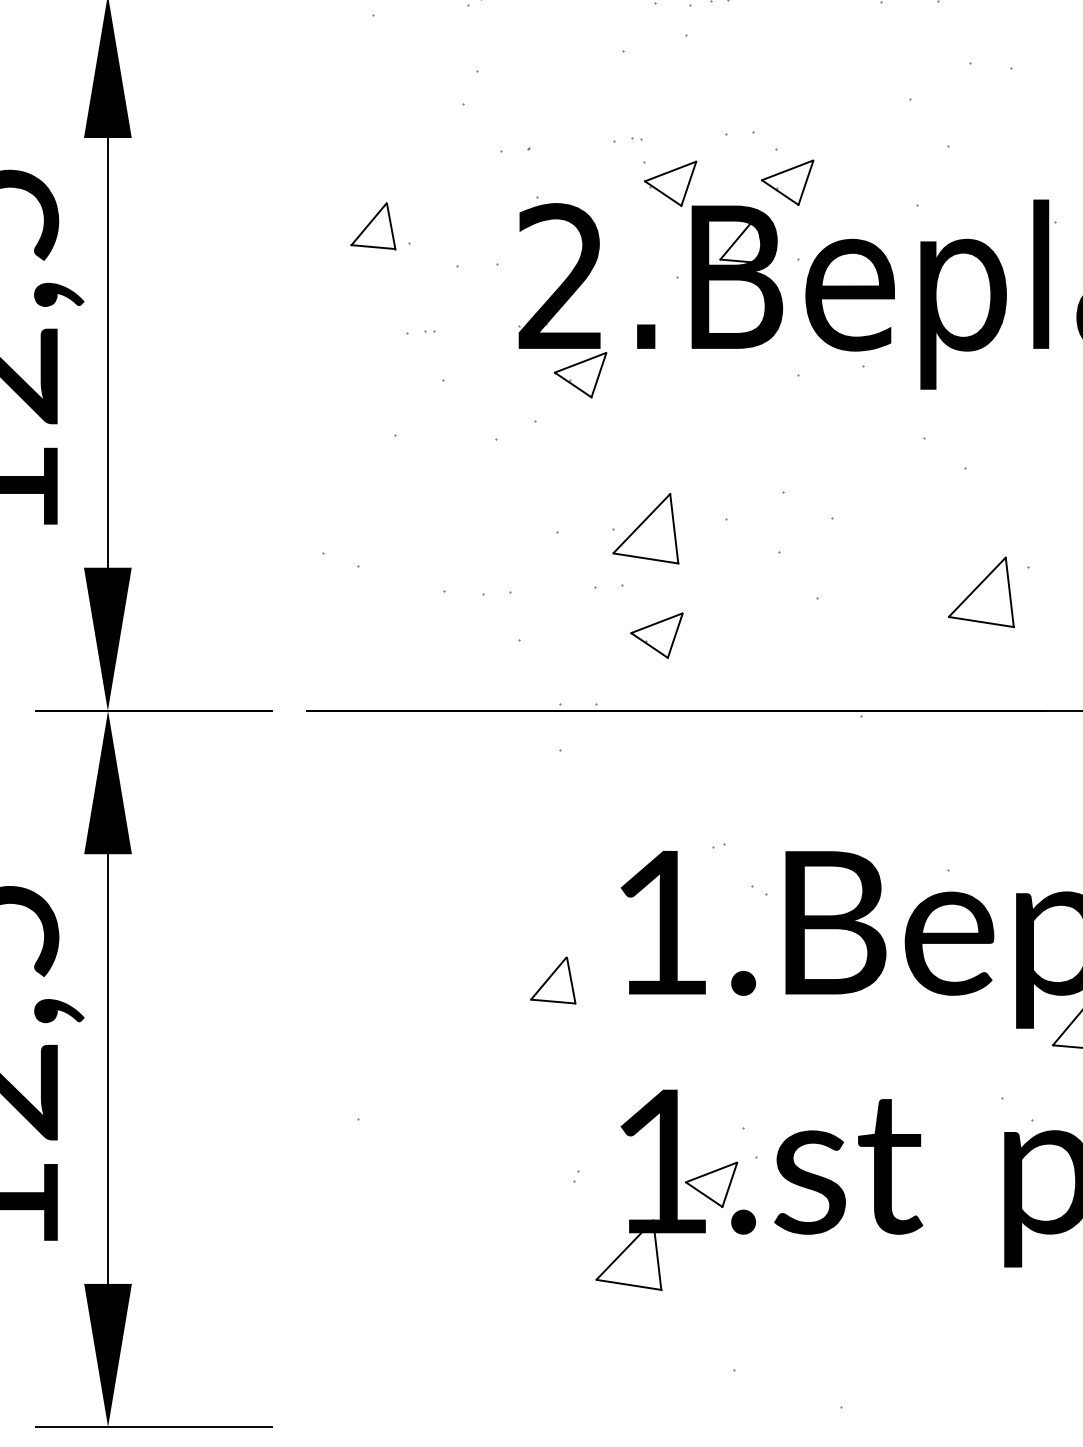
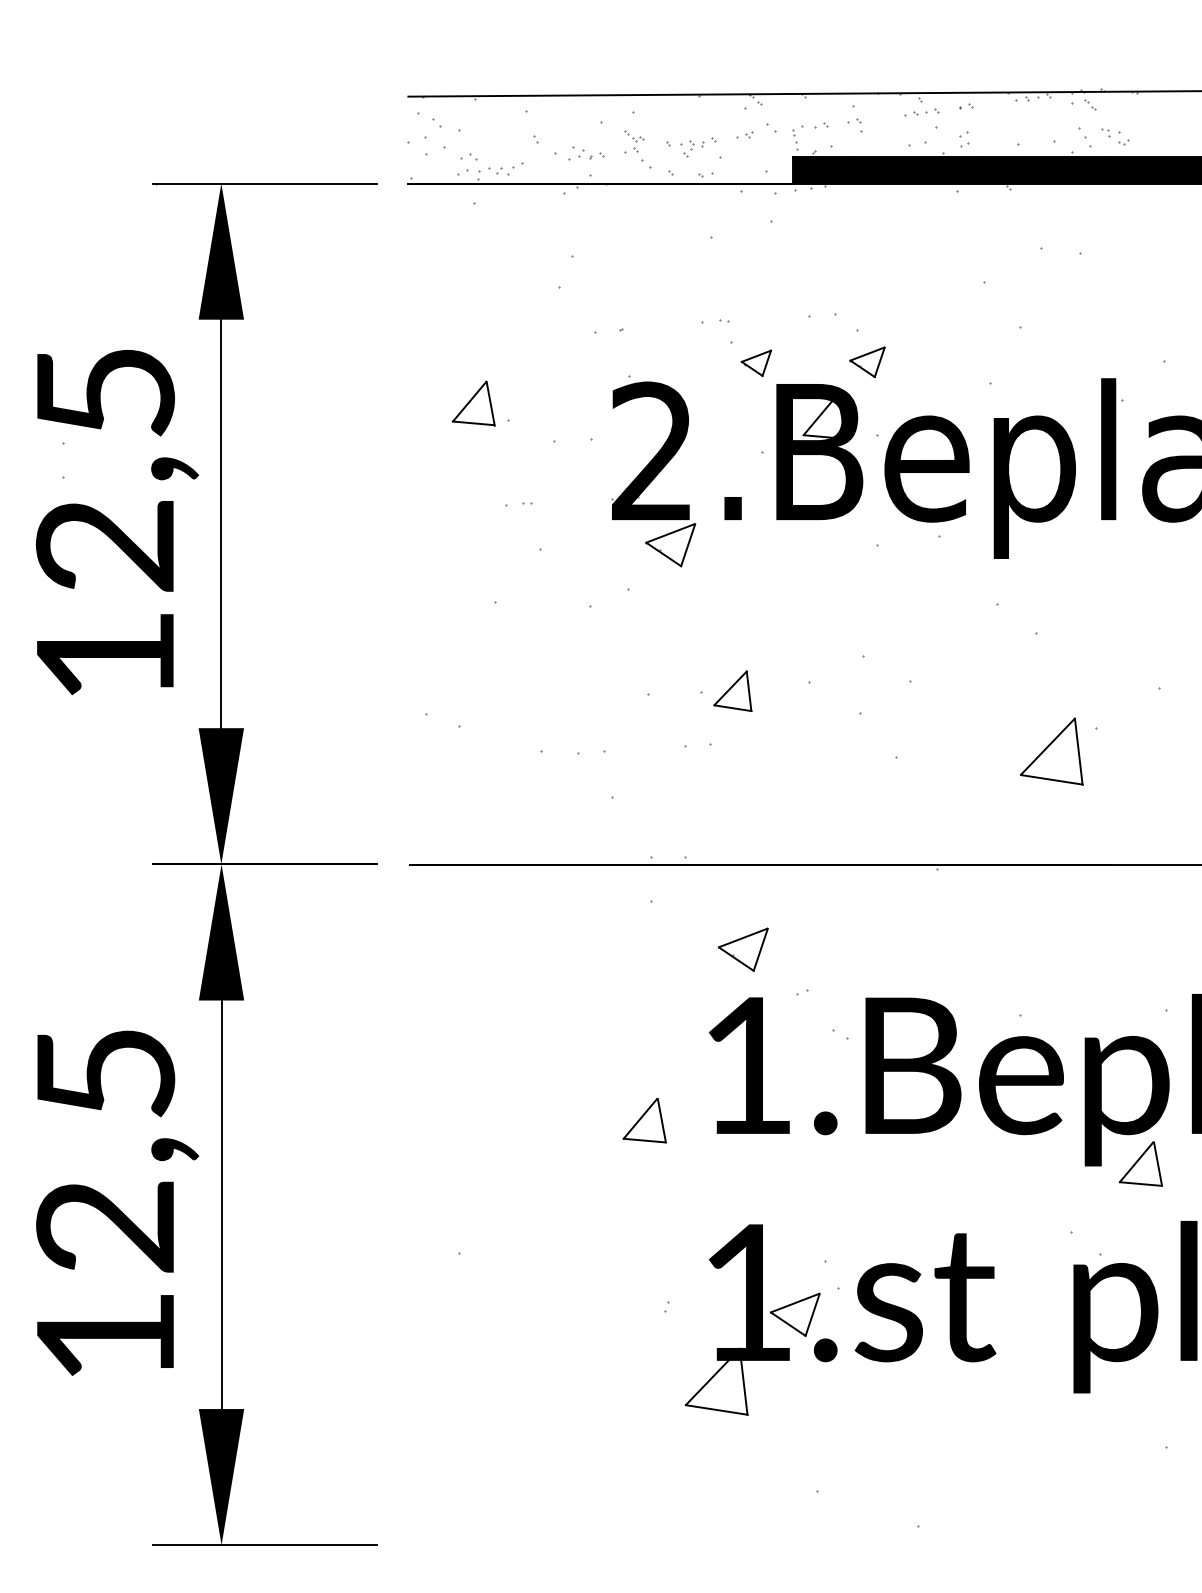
part: (787, 183) -> (867, 362), size x0.7
part: (670, 184) -> (756, 363), size x0.6
part: (645, 529) -> (732, 691), size x0.6
part: (657, 635) -> (743, 949), moved

